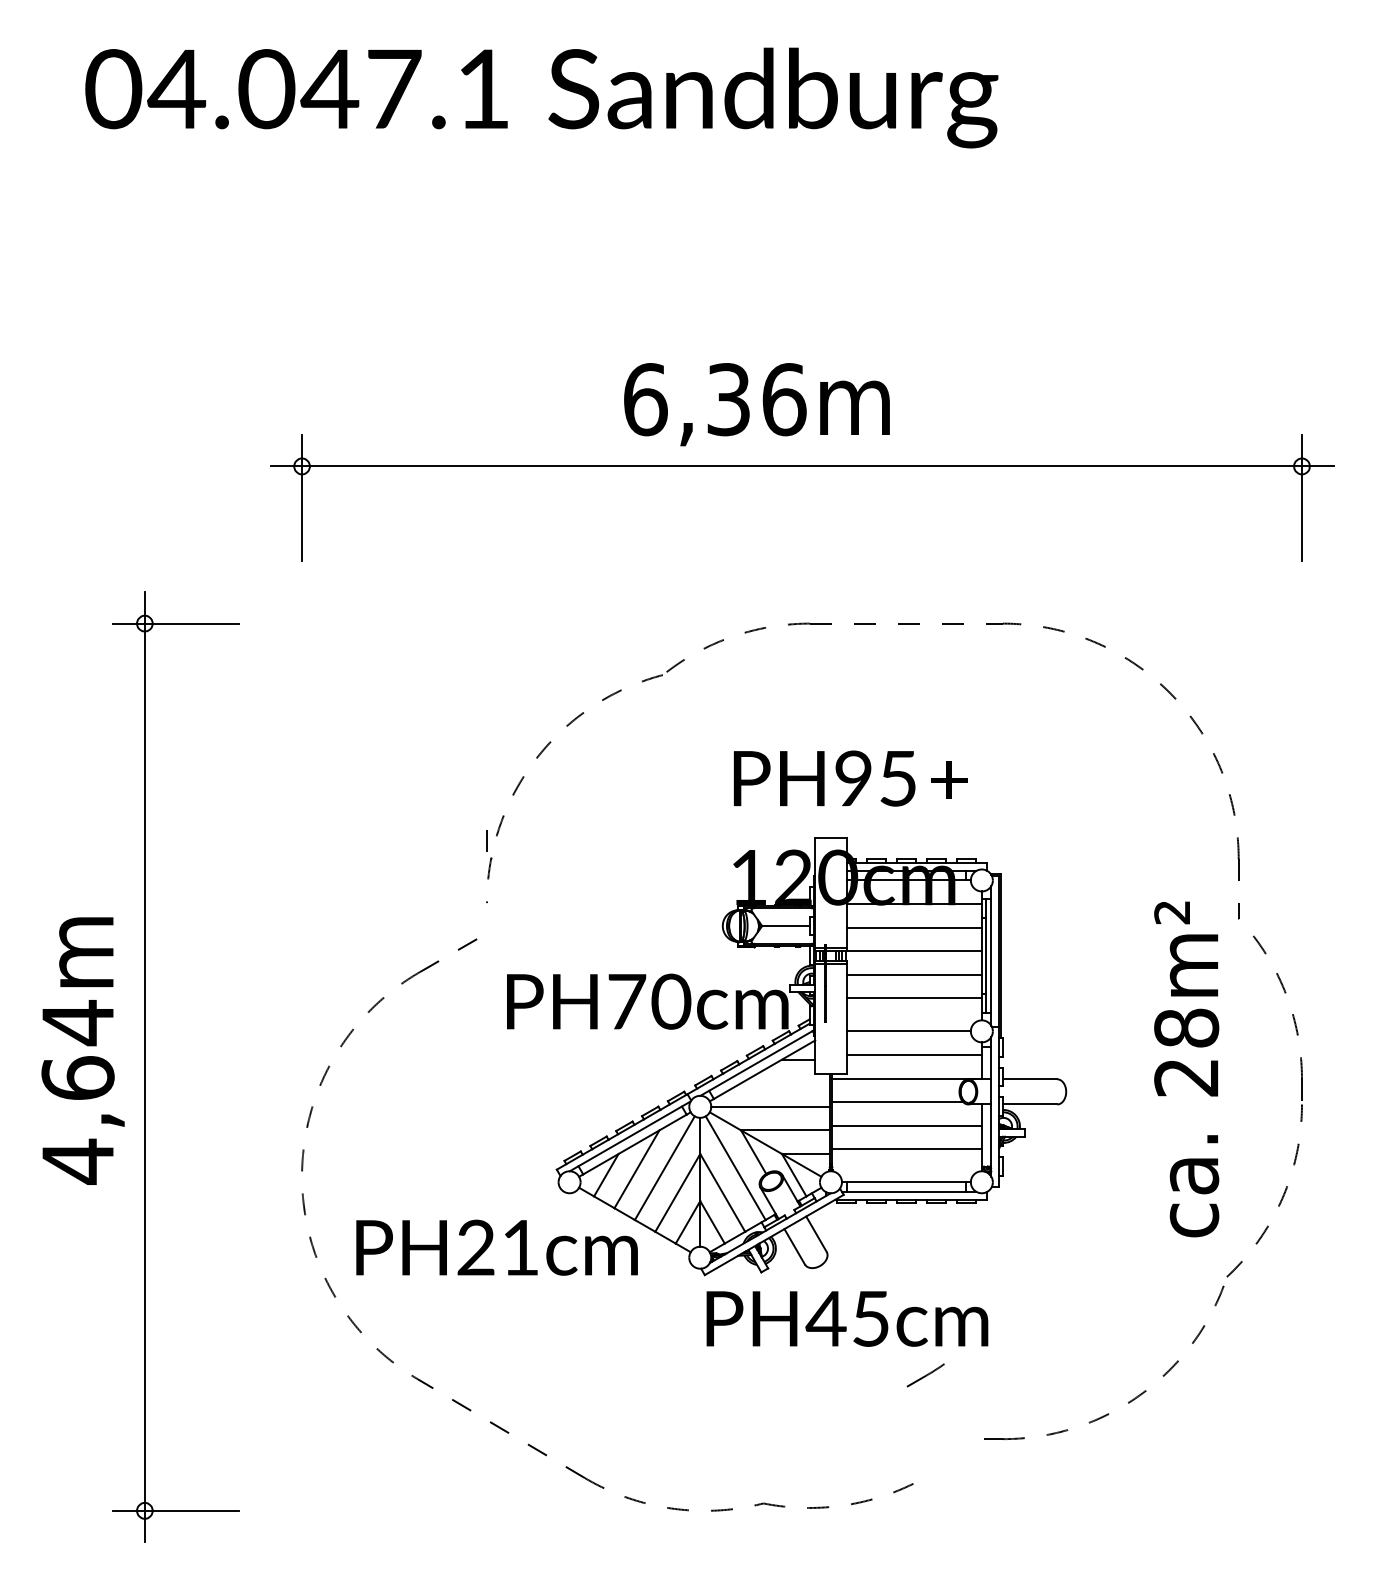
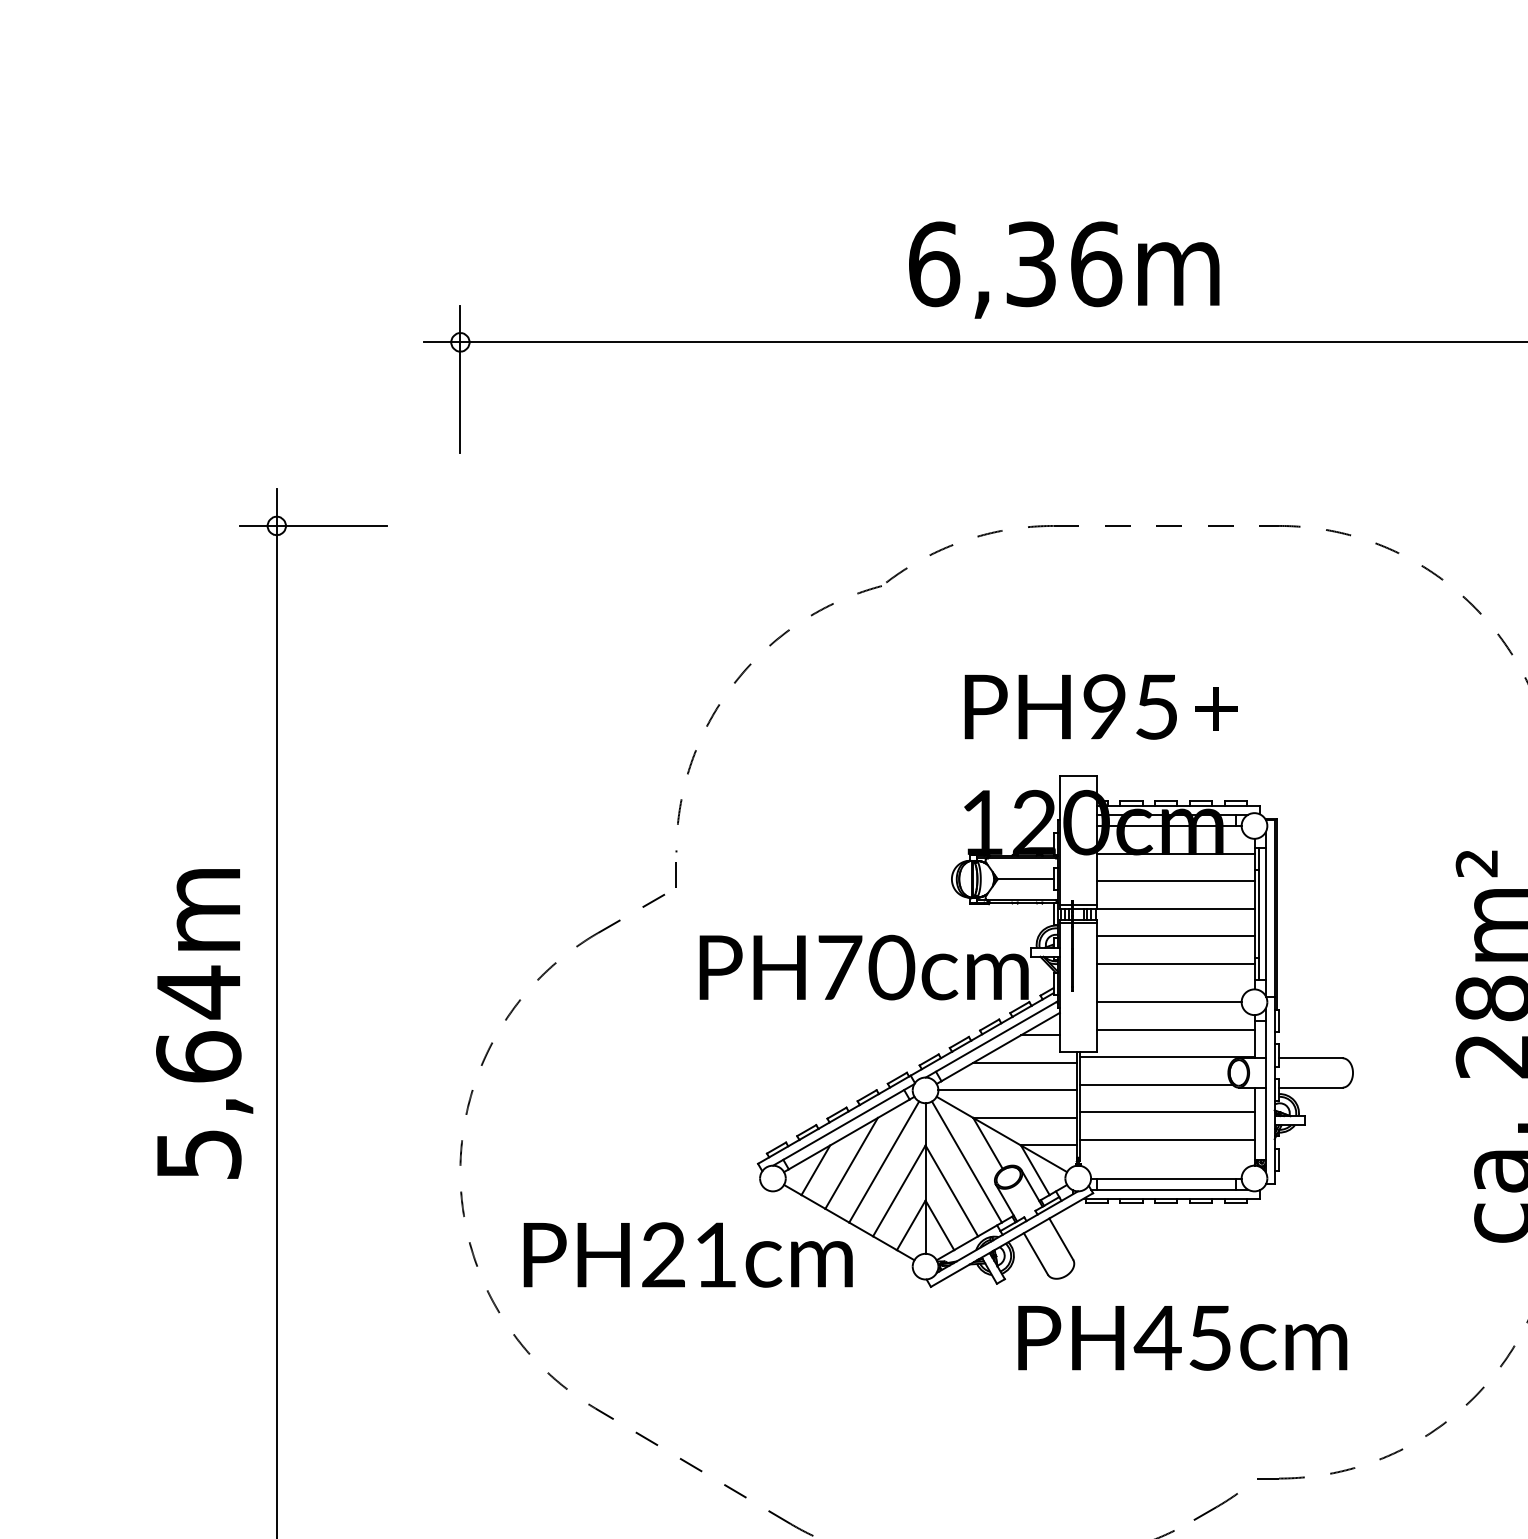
text: (756, 404) -> (1063, 269), moved
line: (486, 840) -> (675, 873), moved
line: (785, 1083) -> (1025, 1063), added
text: (78, 1161) -> (199, 1154), 4,64m -> 5,64m
text: (847, 1318) -> (1182, 1337), moved
line: (925, 1375) -> (1215, 1507), moved

